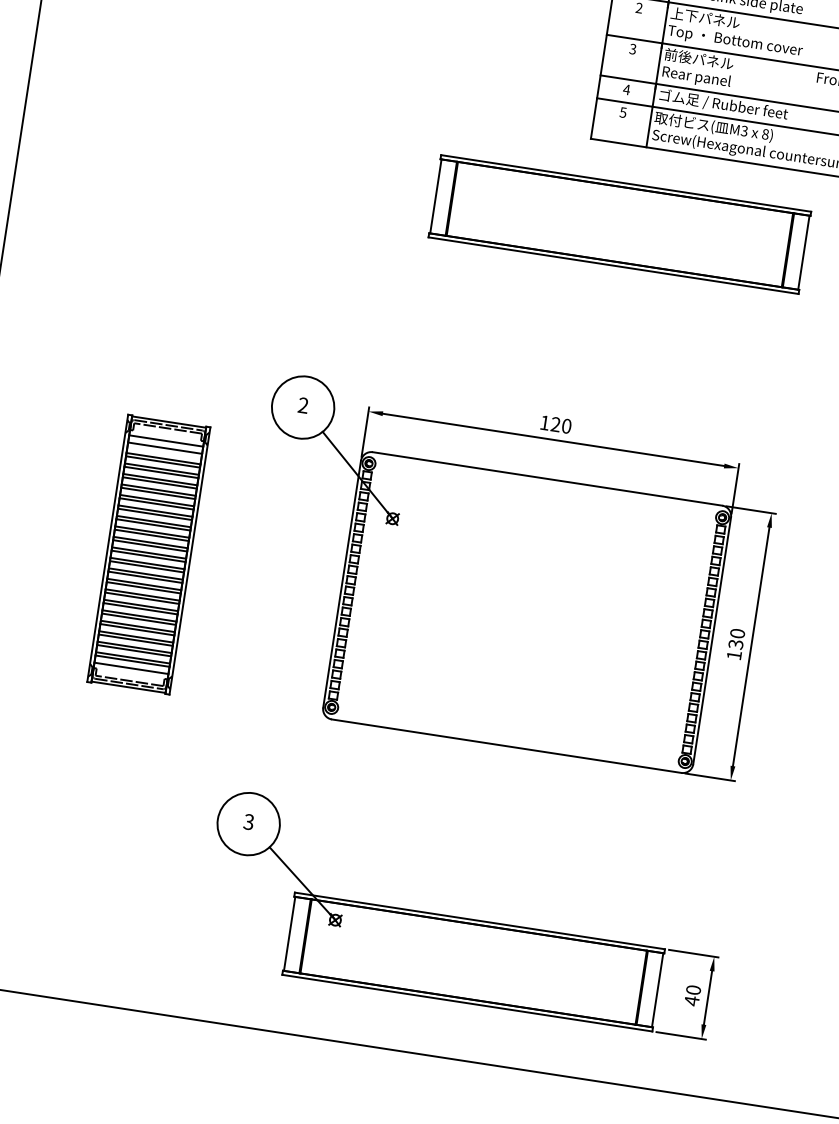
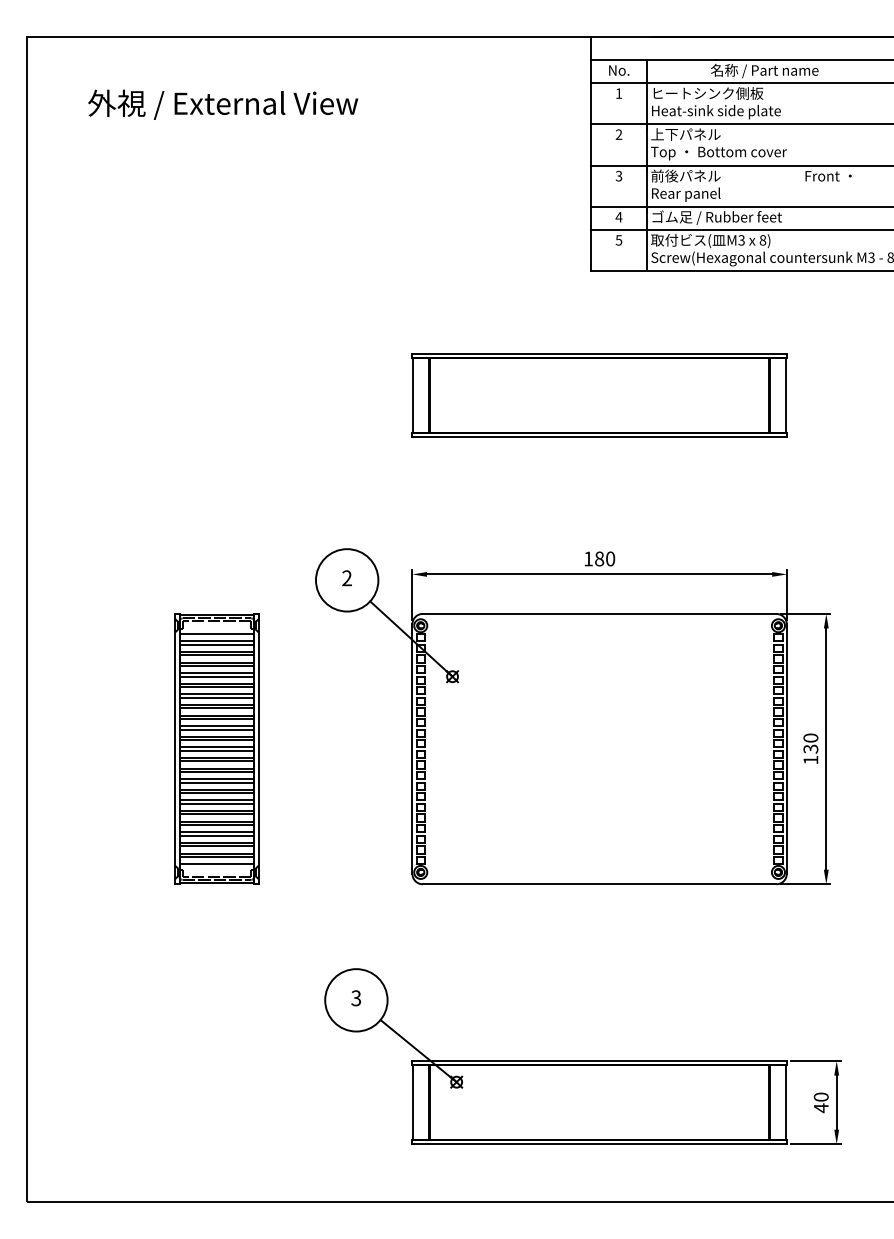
part: (619, 224) -> (599, 395), moved
text: (555, 424) -> (599, 558), 120 -> 180
line: (164, 451) -> (216, 644), added

